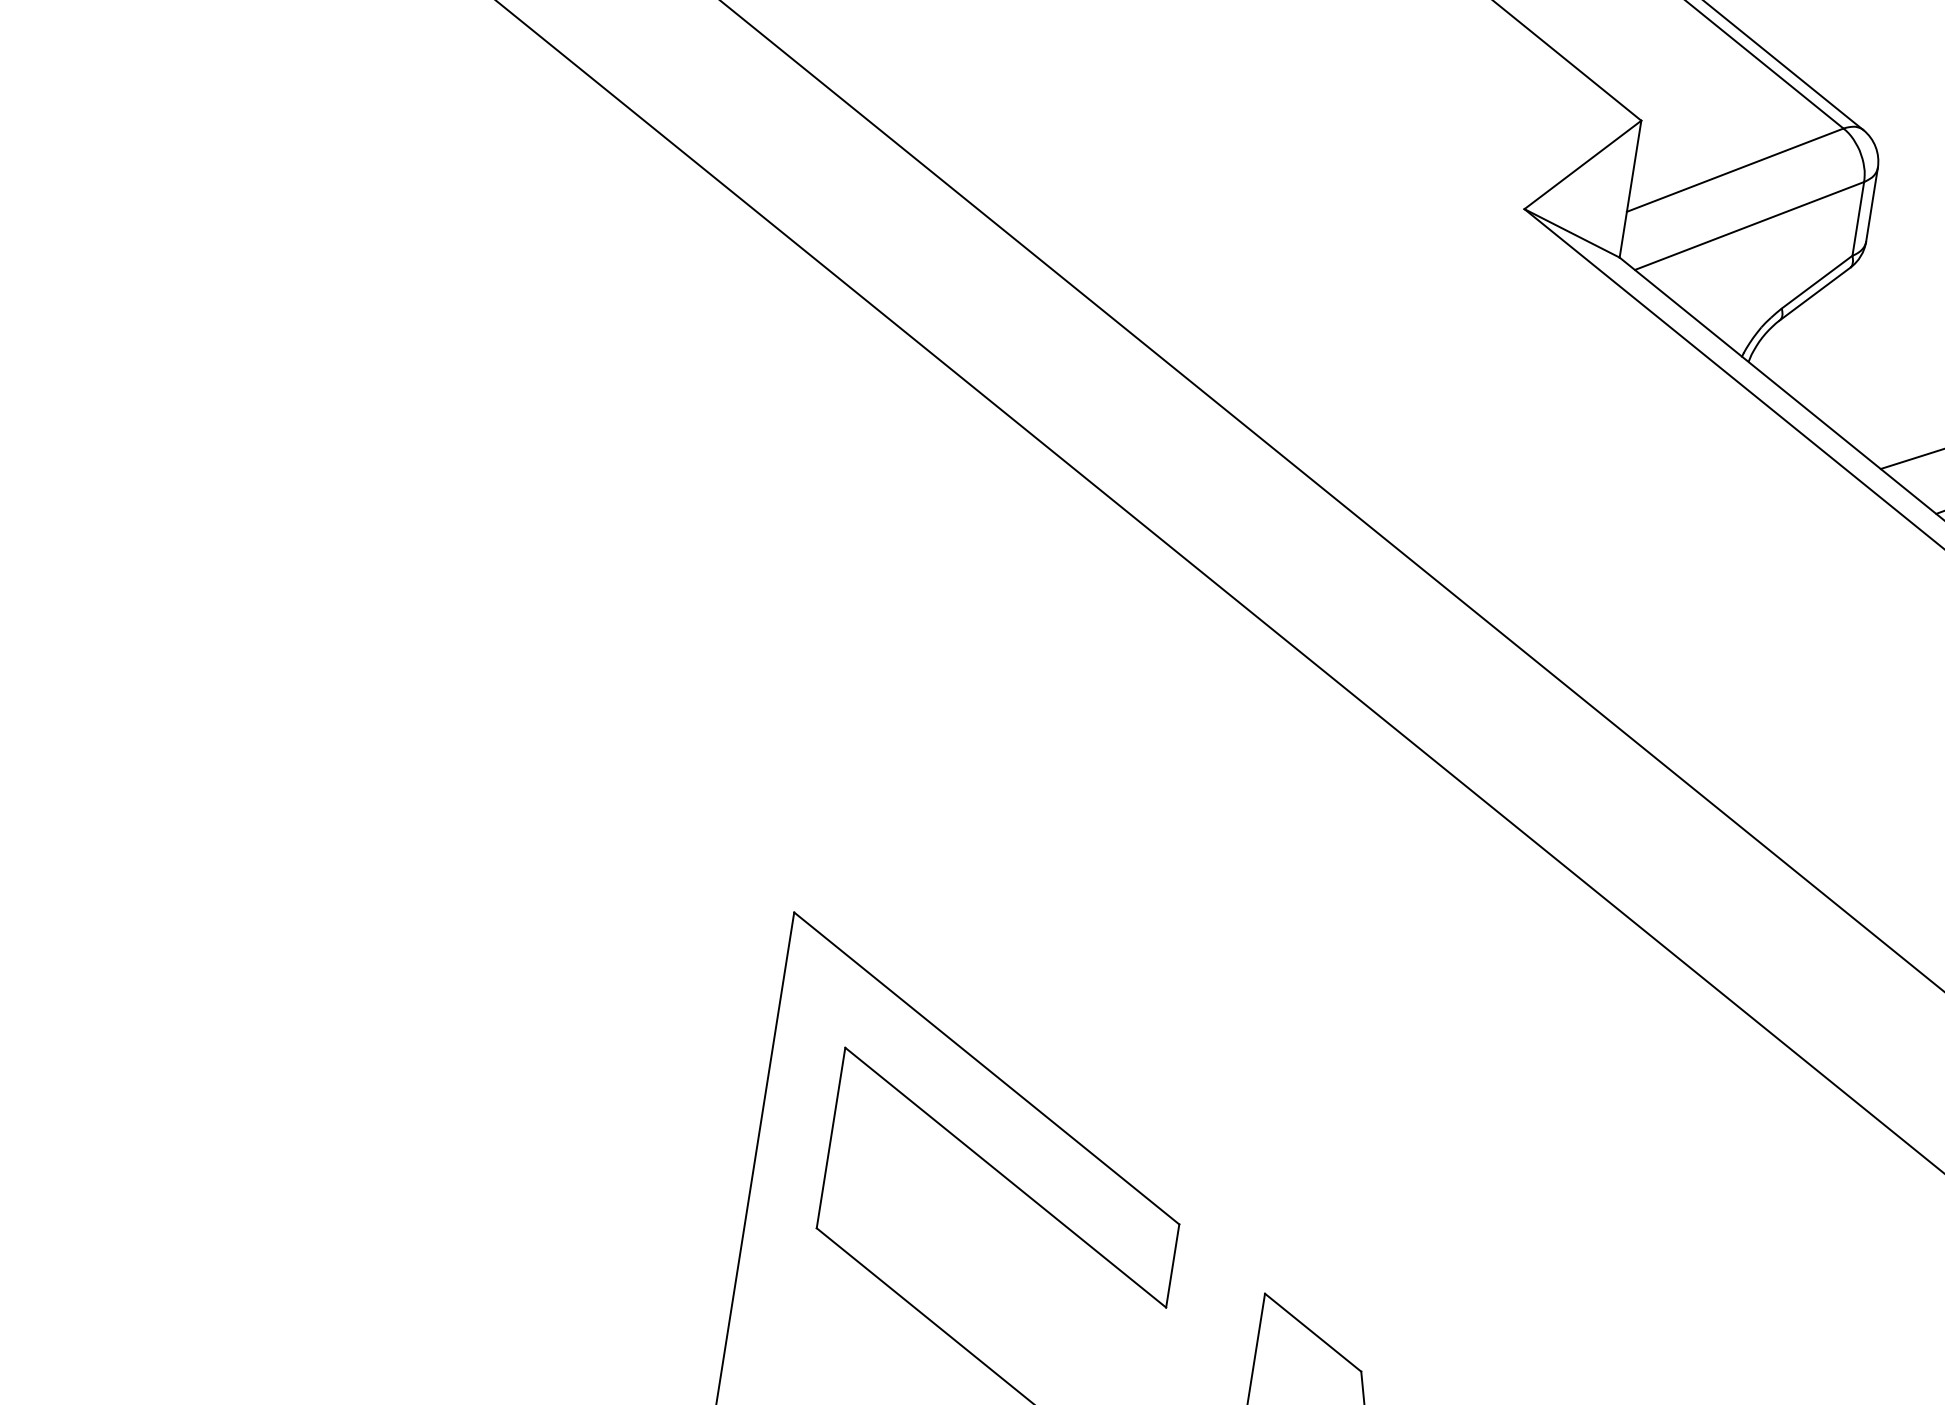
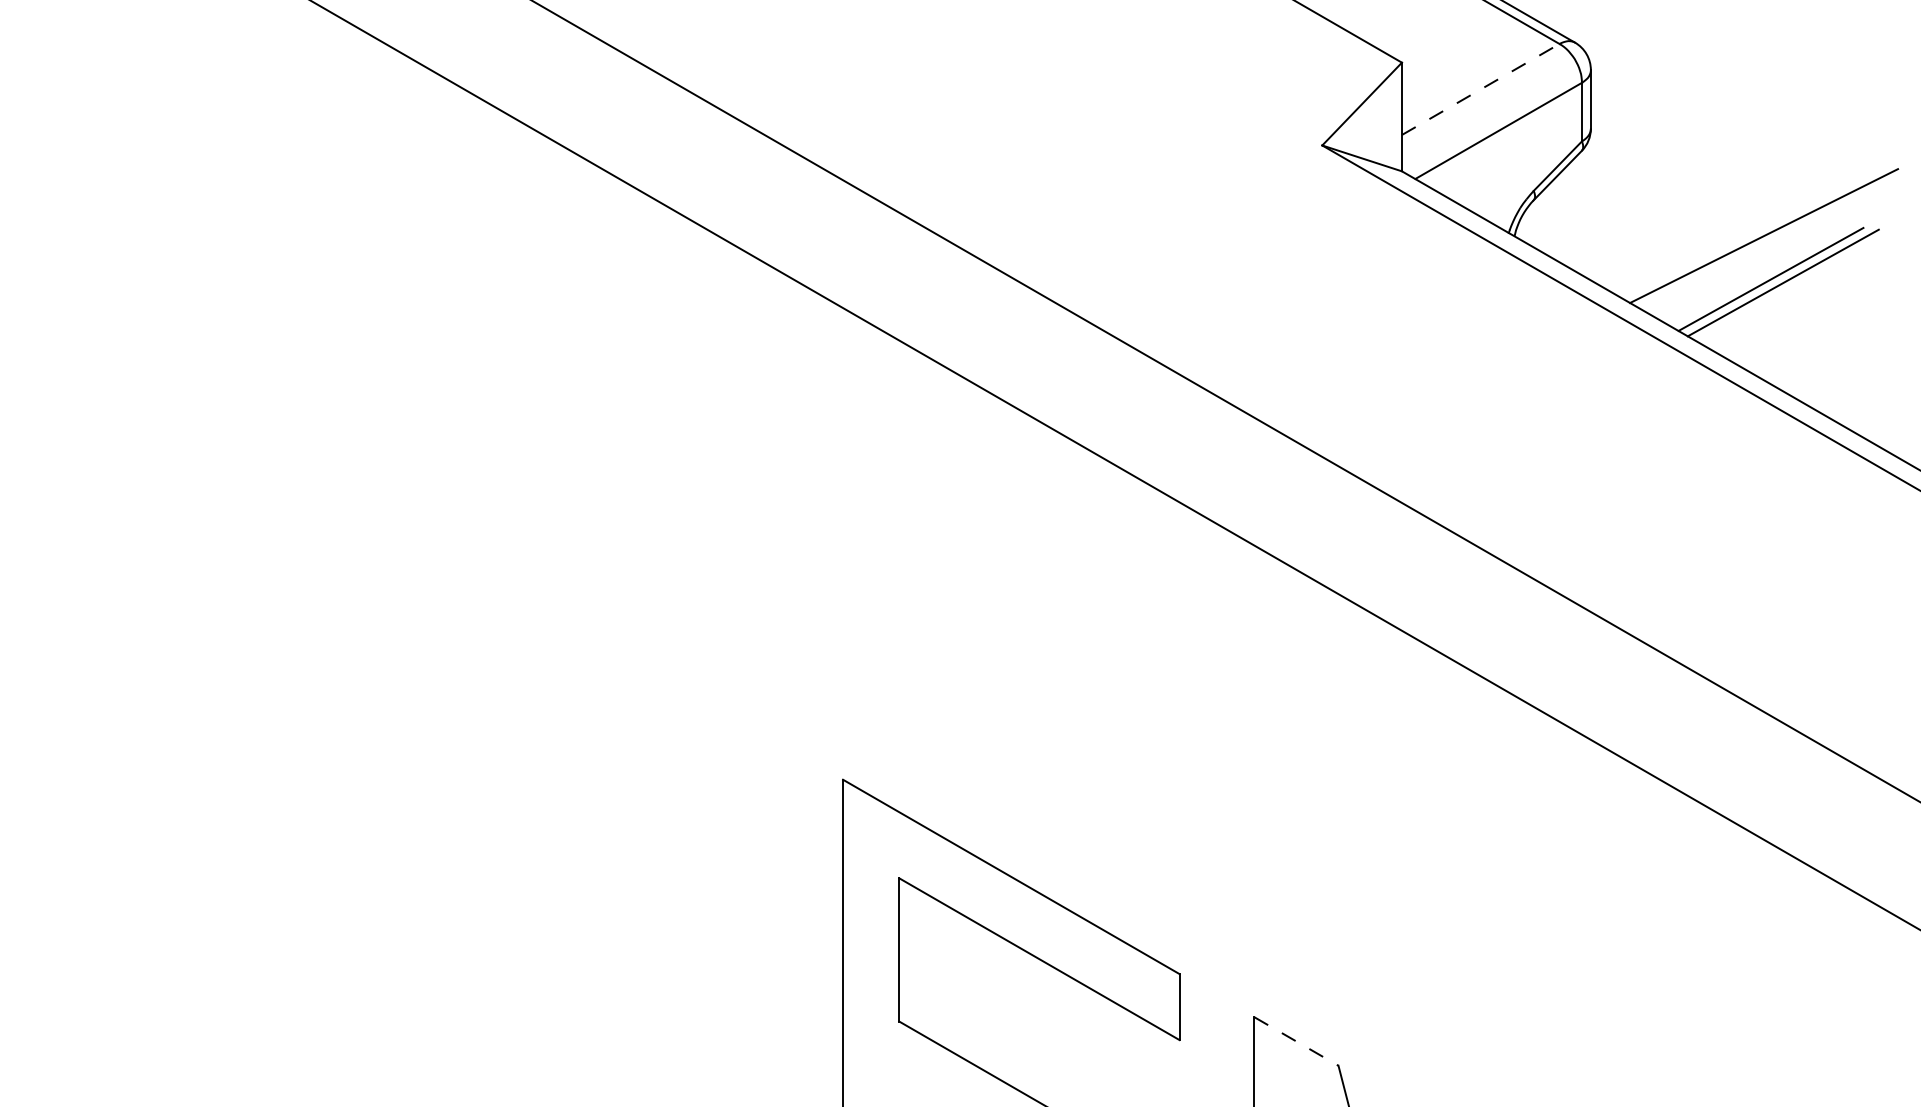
line: (1734, 170) -> (1480, 89), solid -> dashed
line: (1313, 1332) -> (1296, 1041), solid -> dashed

